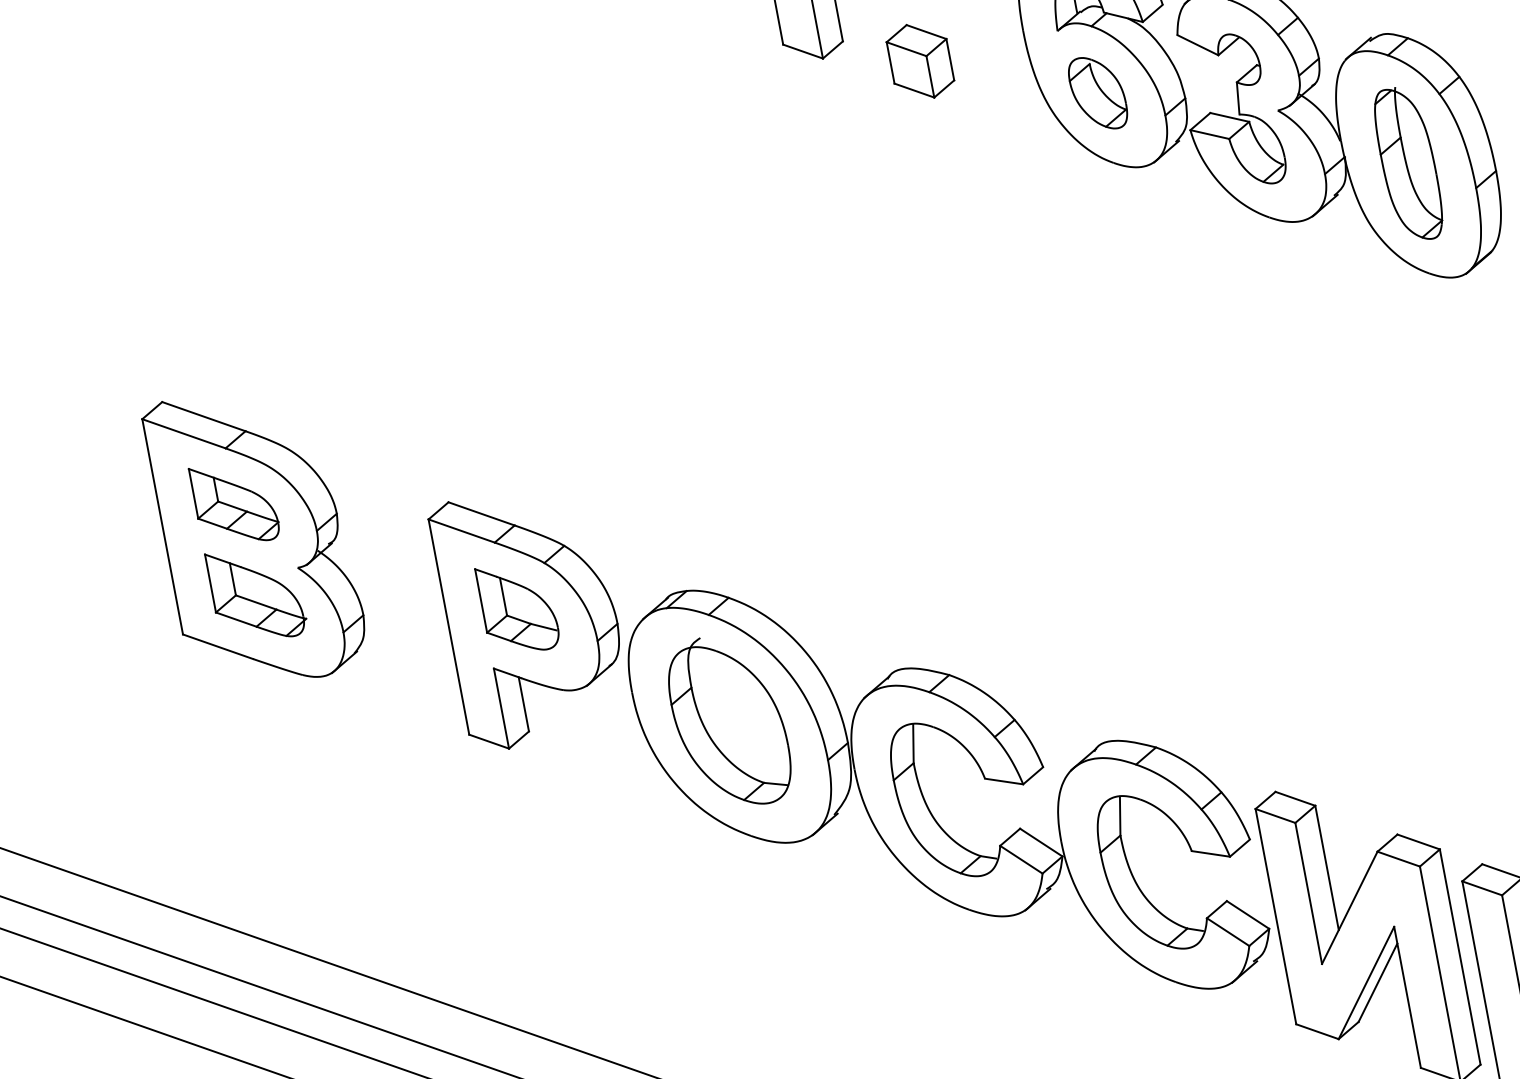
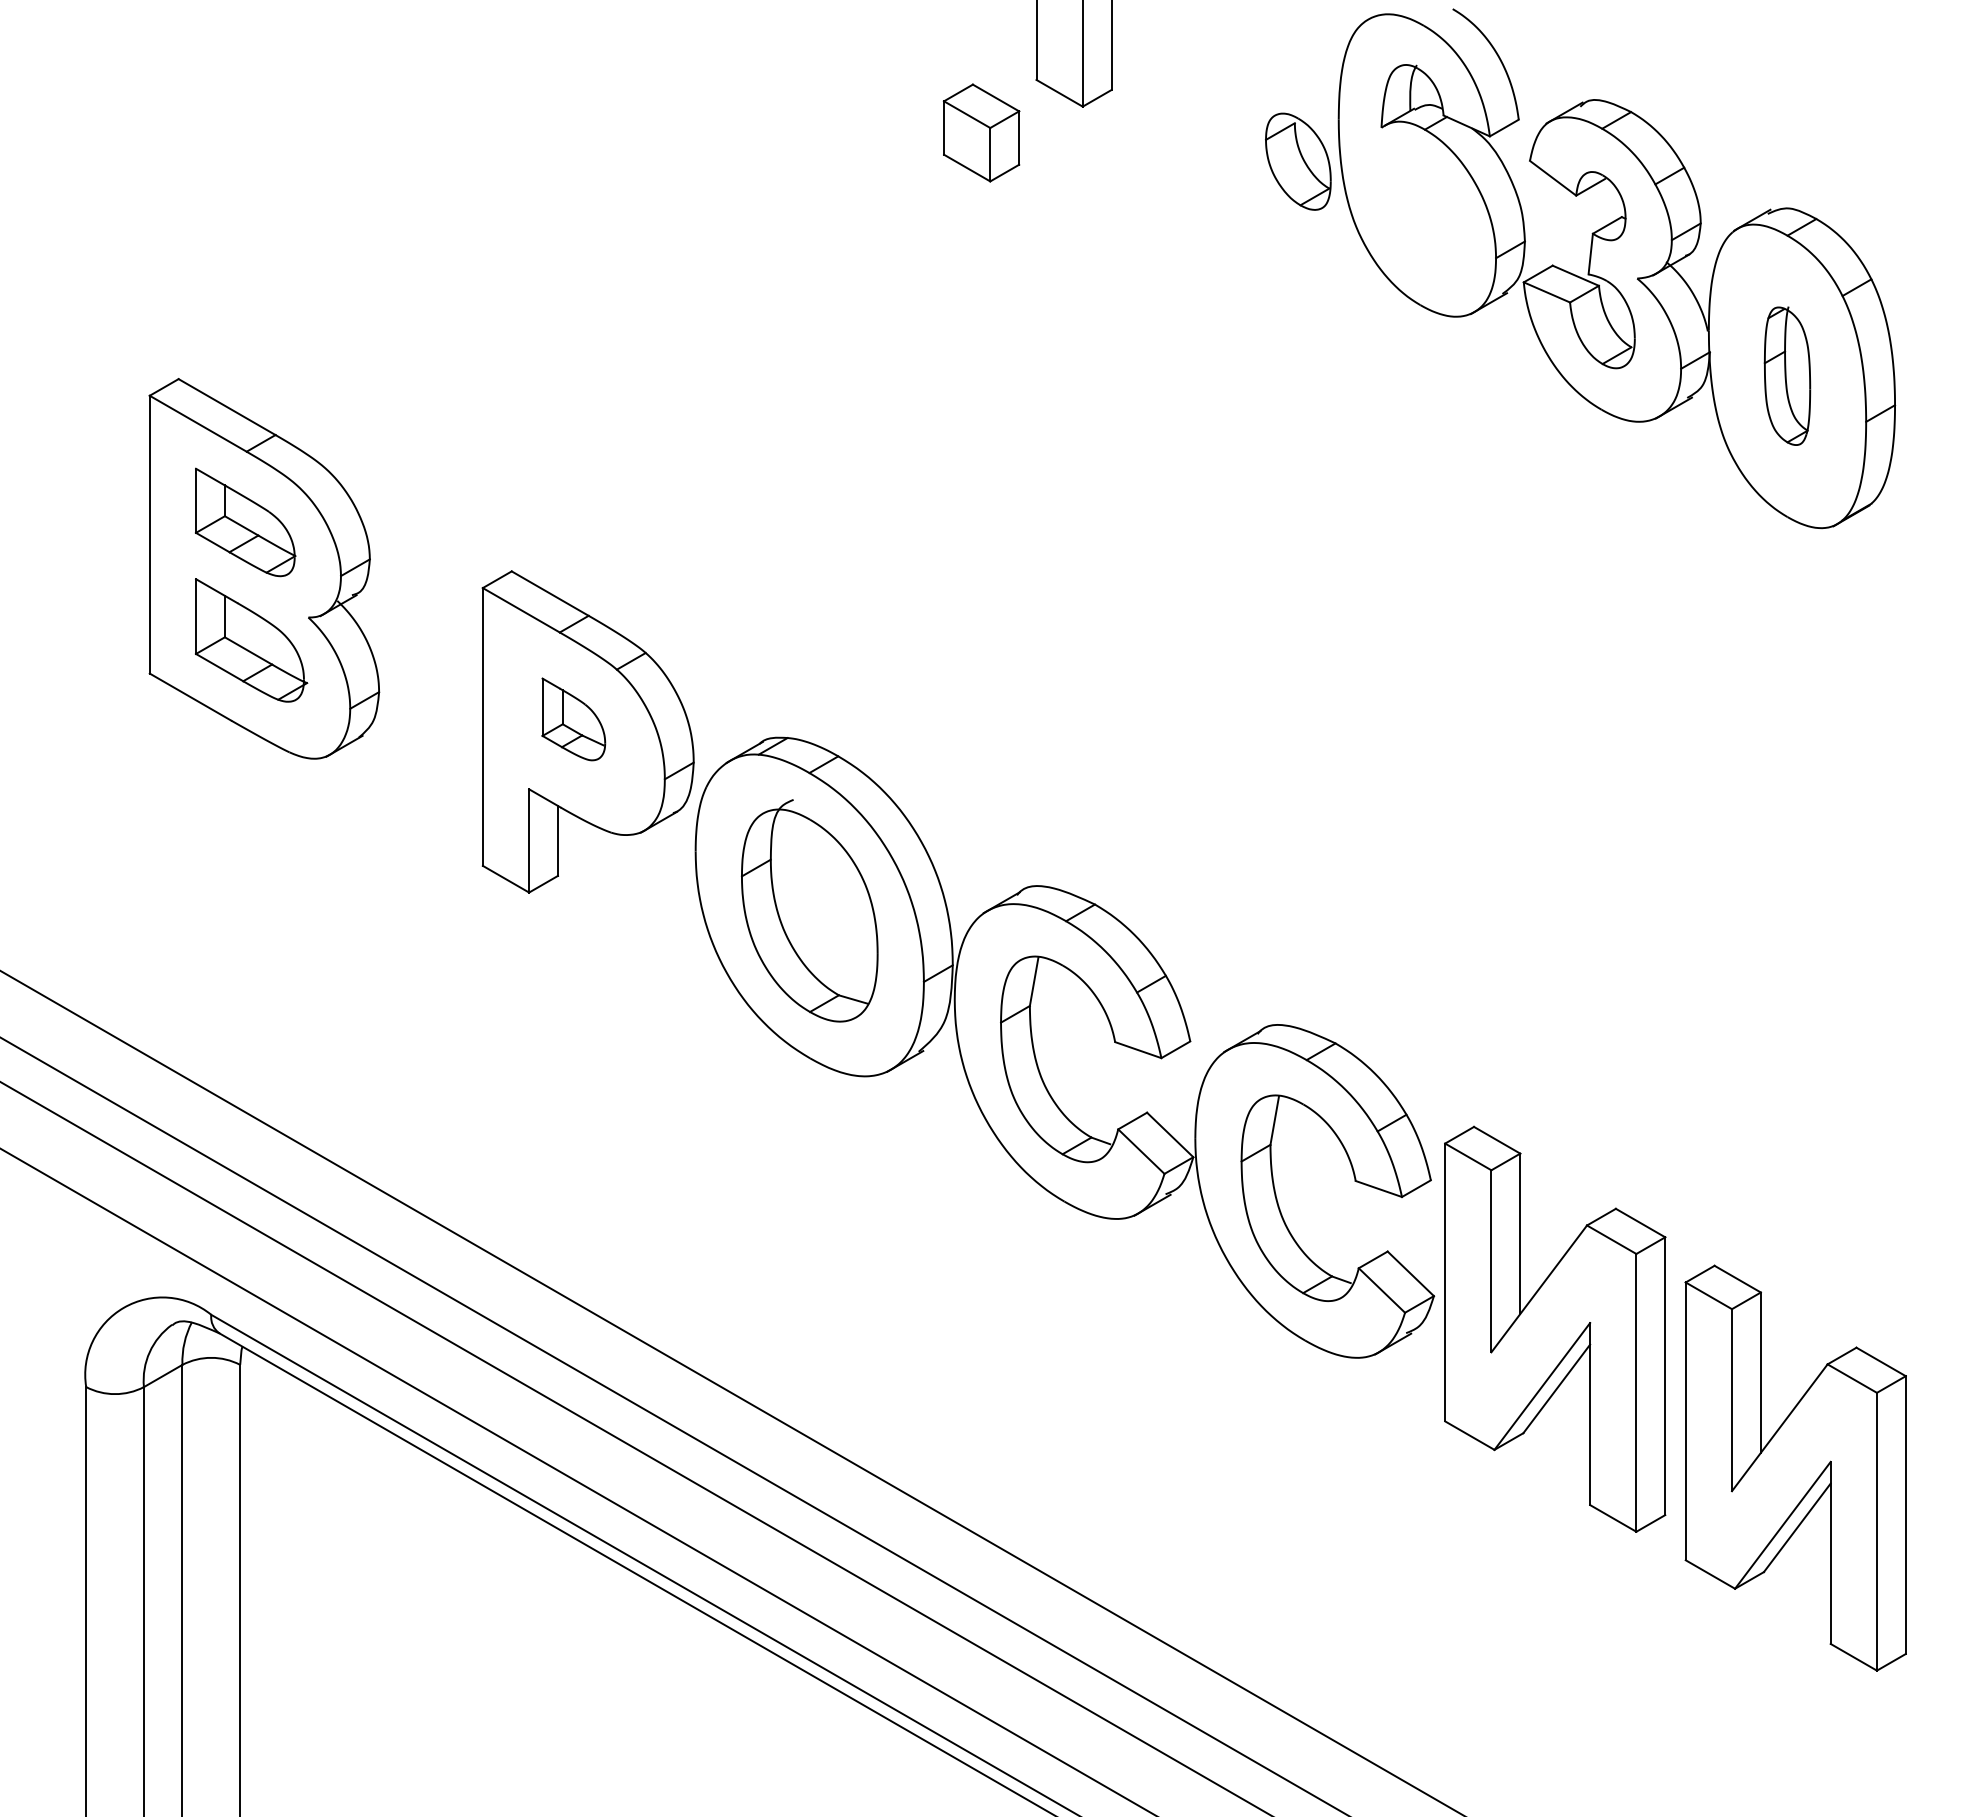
part: (920, 60) -> (981, 132), moved
part: (1098, 93) -> (1298, 161), moved
part: (1408, 163) -> (1787, 375), size x0.7
part: (518, 608) -> (573, 719), size x0.7

